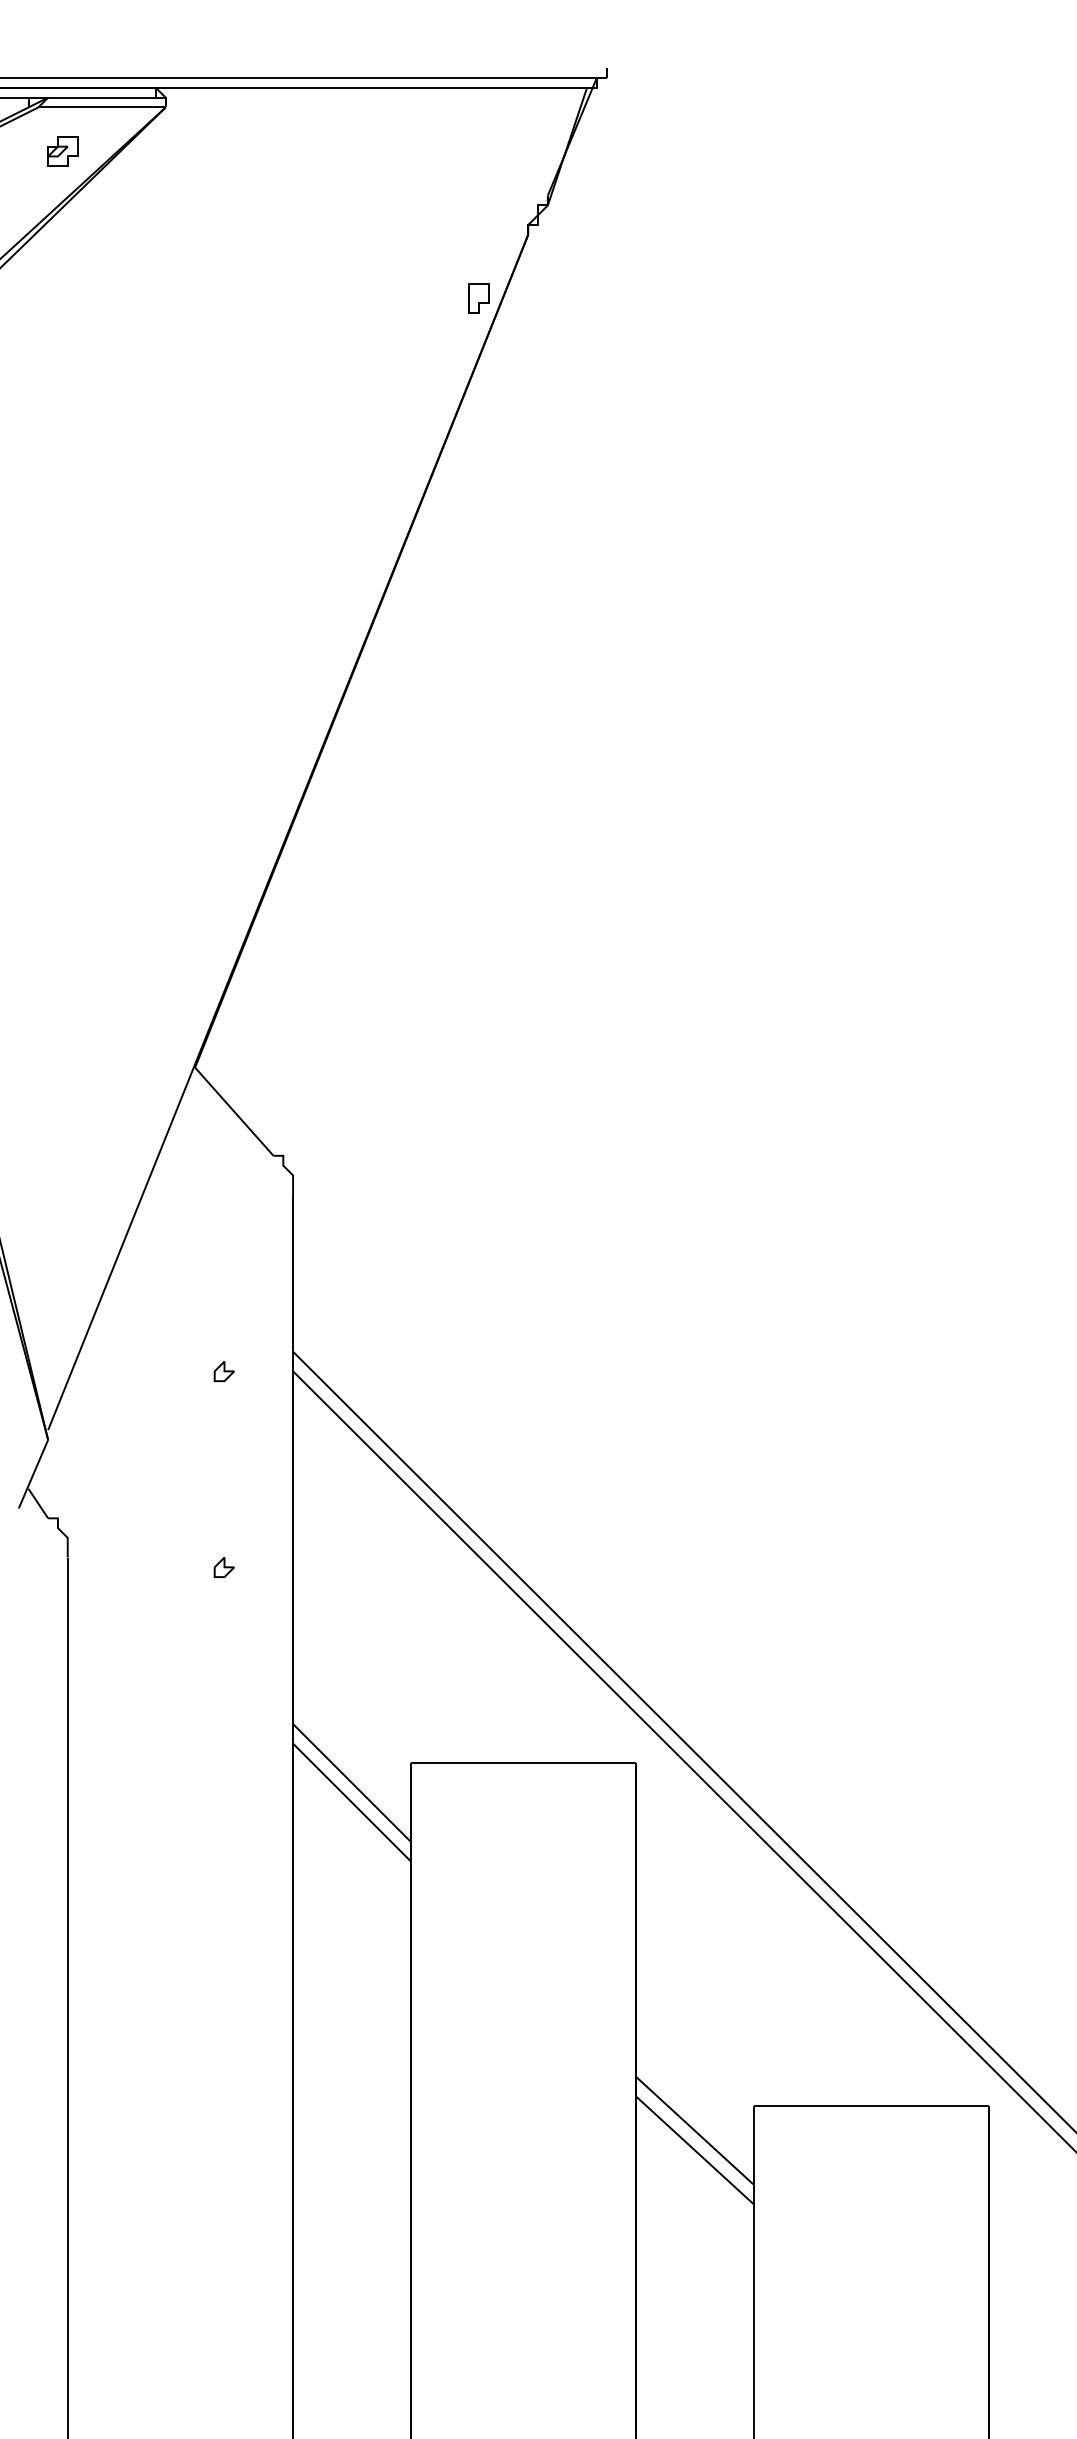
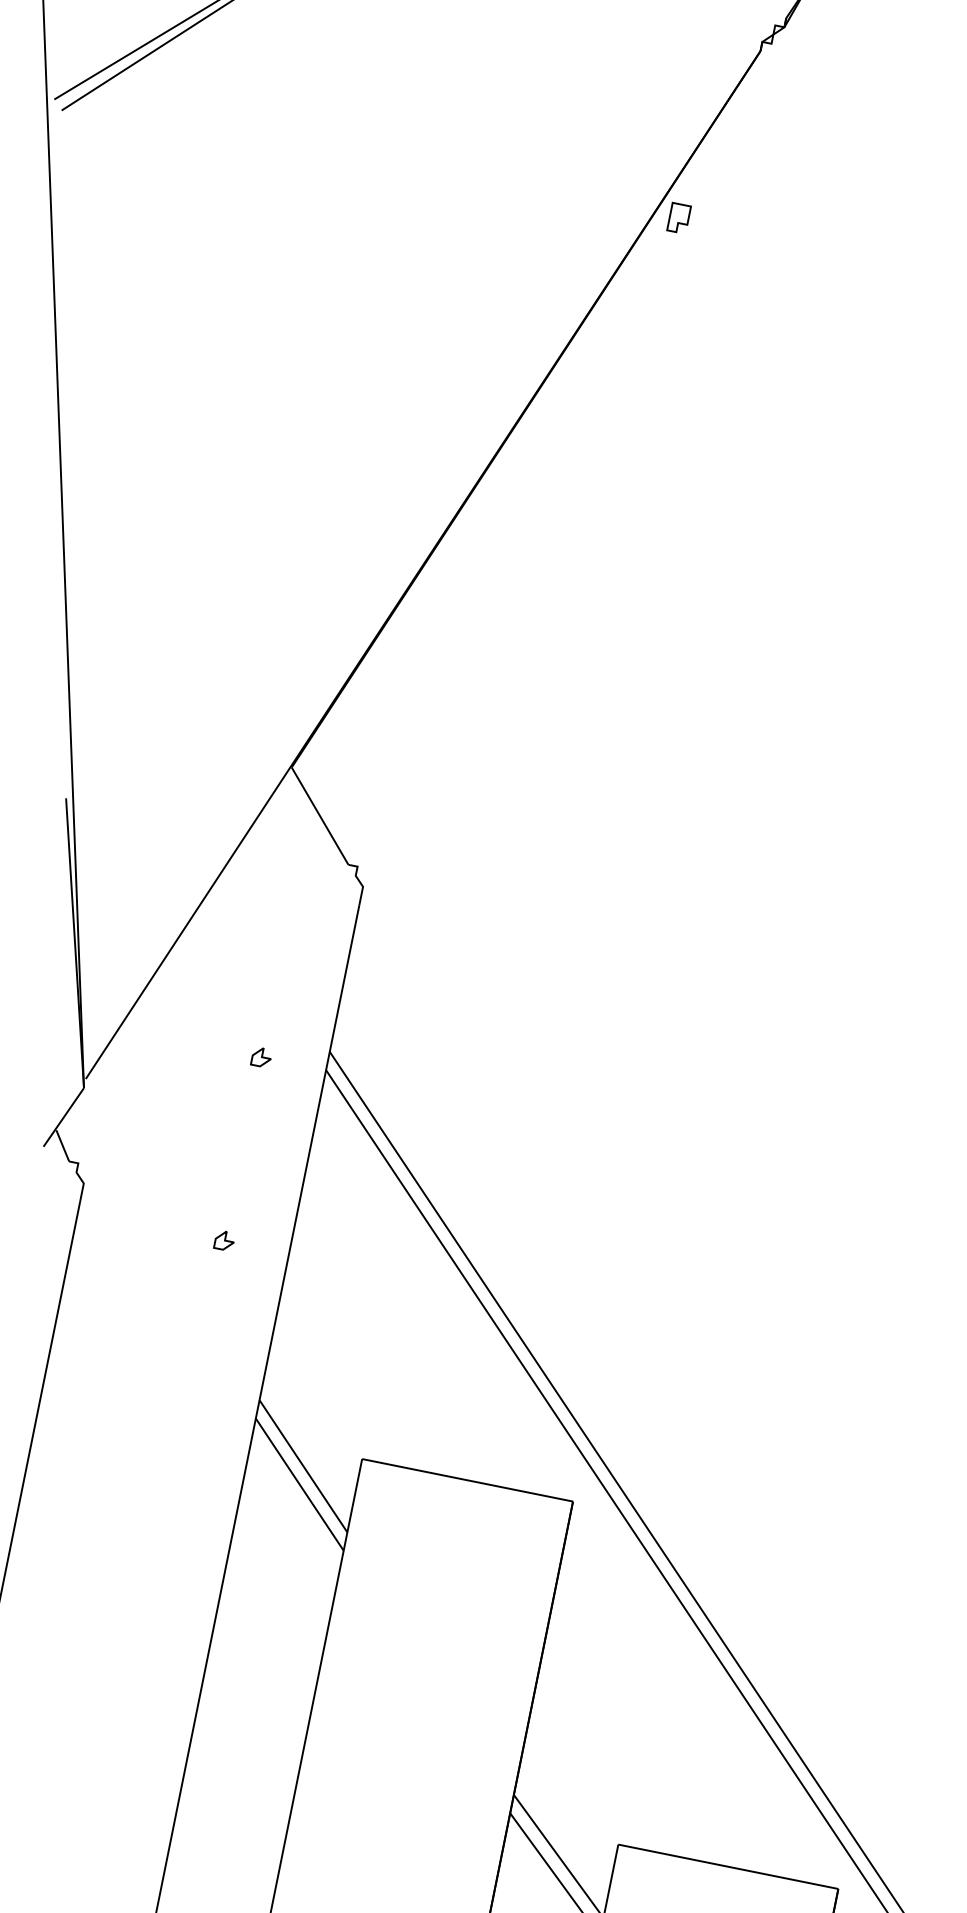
part: (478, 298) -> (678, 218), moved

